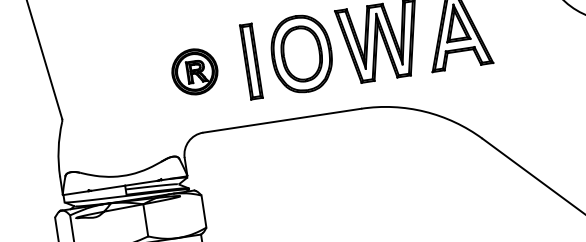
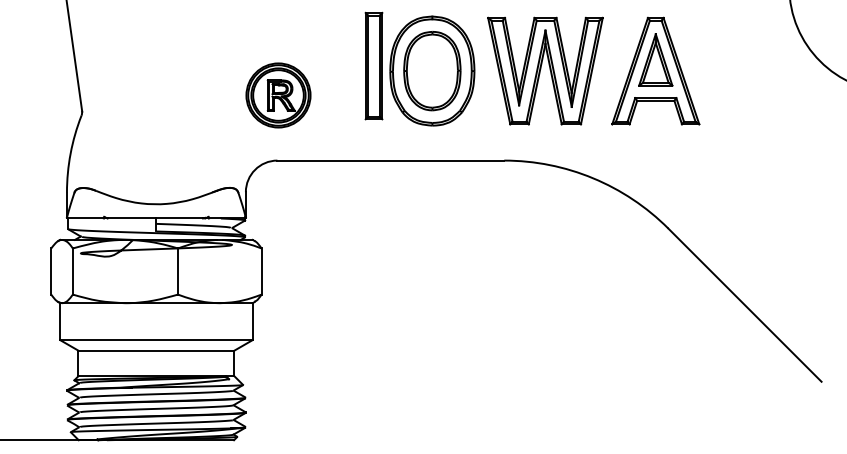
part: (250, 61) -> (373, 65), moved
part: (194, 71) -> (278, 95), moved

